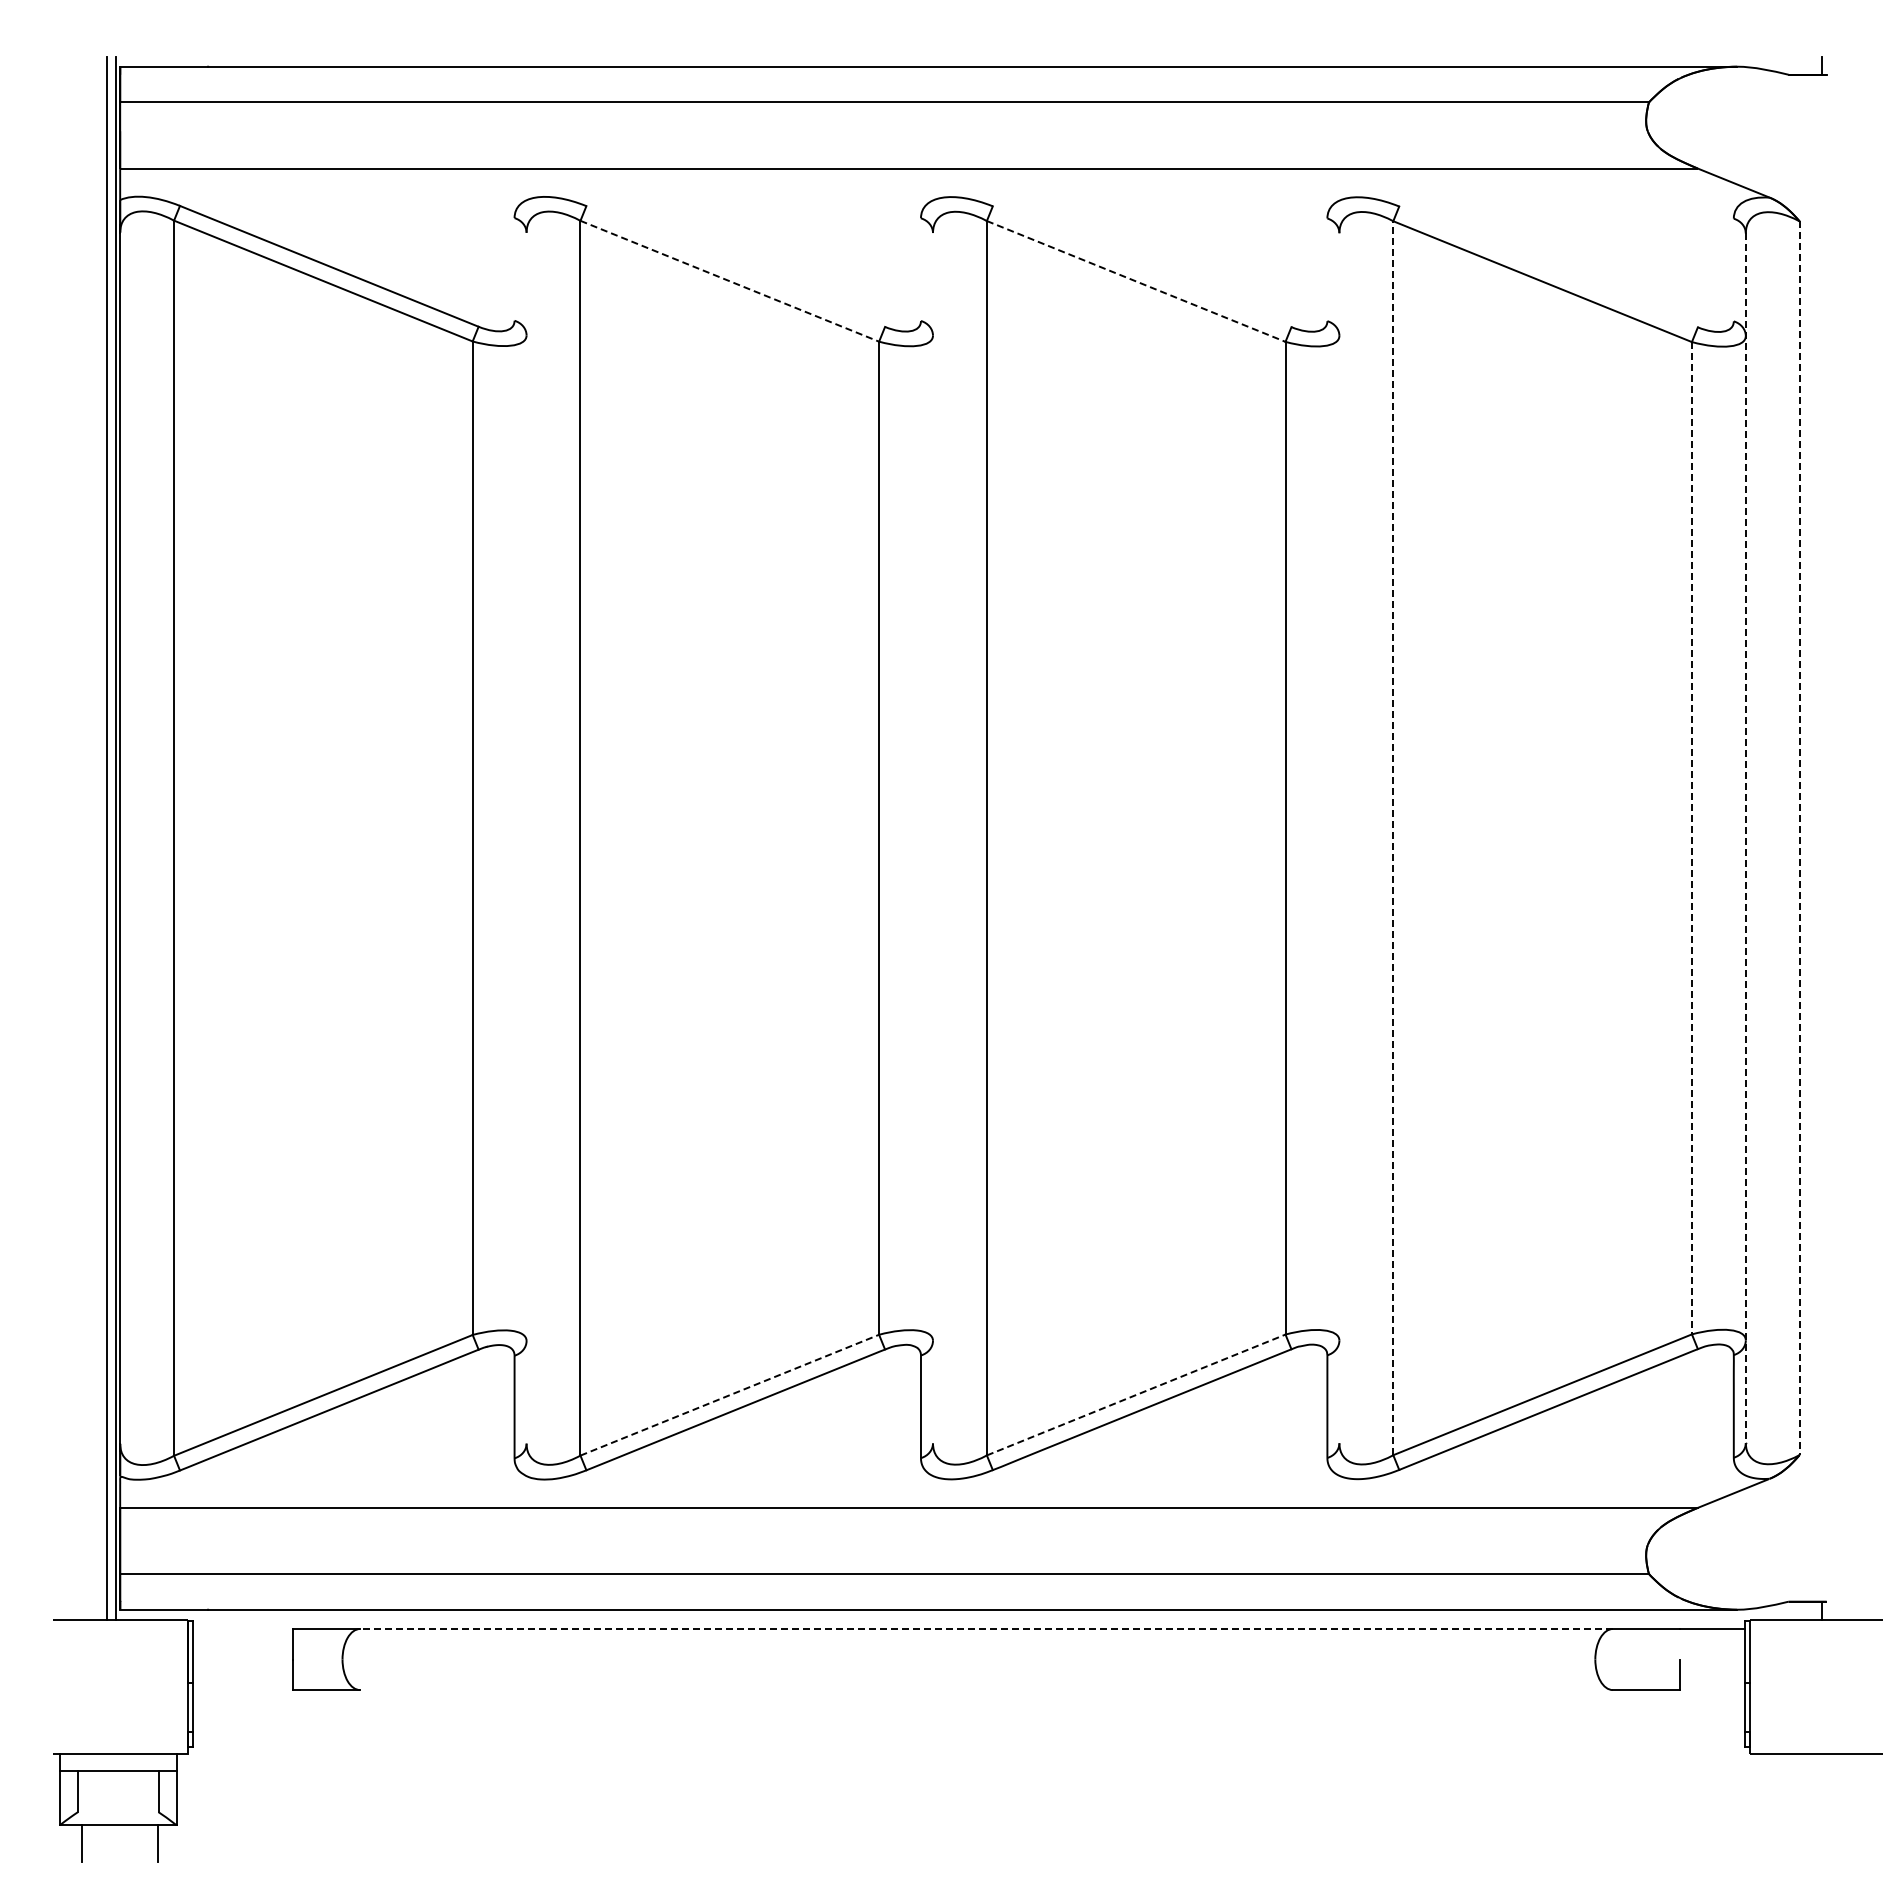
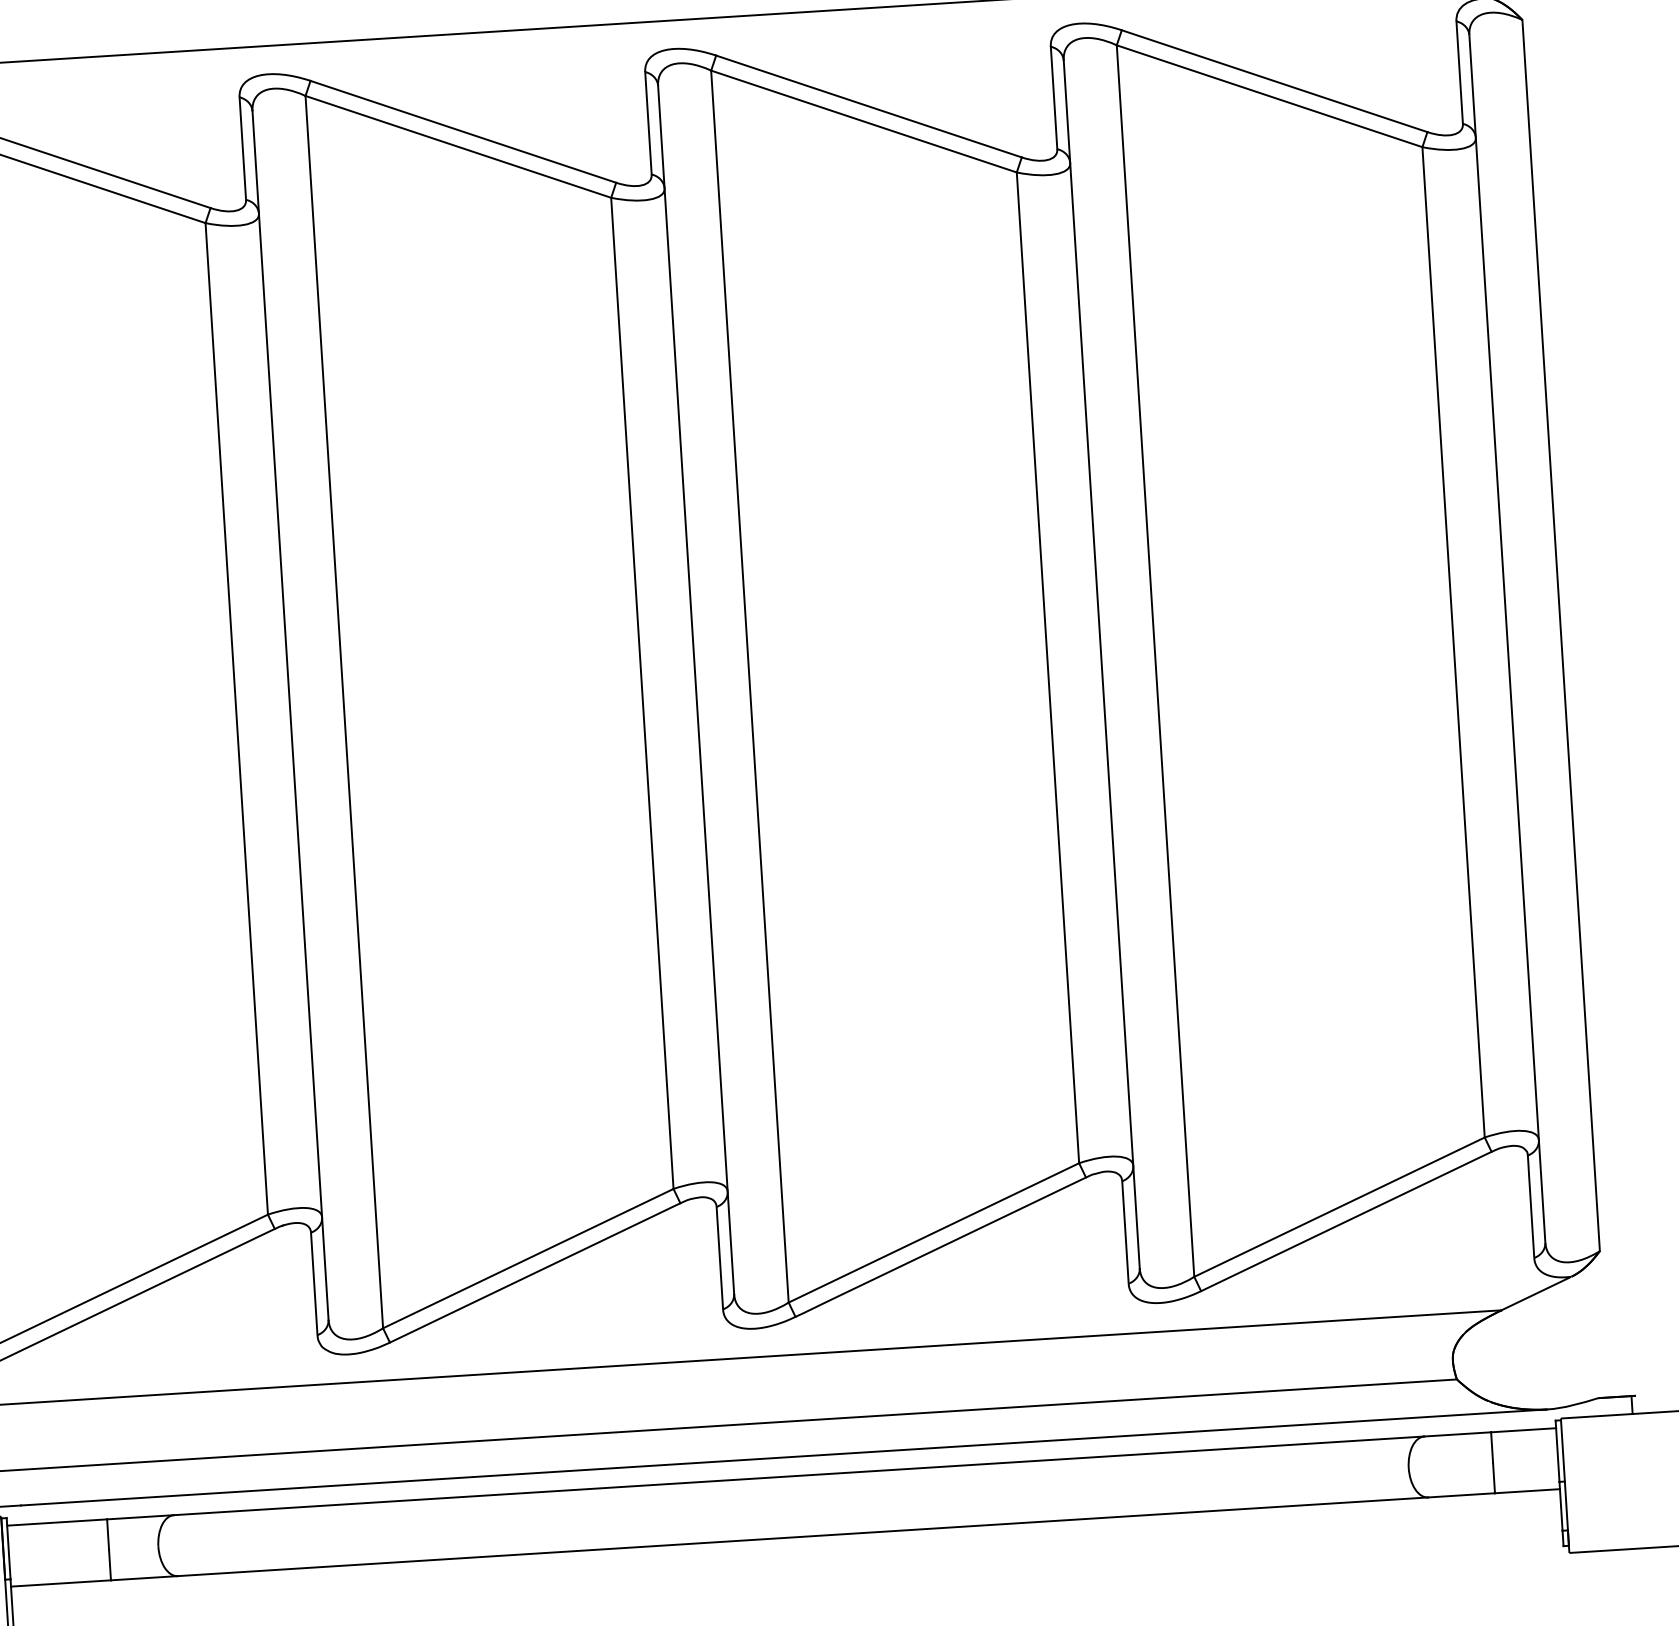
line: (735, 266) -> (463, 131), added
line: (1141, 266) -> (868, 106), added
line: (1548, 266) -> (1274, 80), added
line: (514, 269) -> (242, 148), added
line: (920, 269) -> (647, 123), added
line: (1327, 269) -> (1054, 97), added
line: (1733, 269) -> (1459, 72), added
line: (730, 281) -> (459, 147), dashed -> solid
line: (1136, 281) -> (864, 121), dashed -> solid
line: (526, 837) -> (290, 714), added
line: (1393, 837) -> (1155, 660), dashed -> solid
line: (933, 838) -> (696, 690), added
line: (1339, 838) -> (1101, 664), added
line: (1691, 838) -> (1453, 642), dashed -> solid
line: (1799, 838) -> (1560, 635), dashed -> solid
line: (1745, 839) -> (1507, 640), dashed -> solid
line: (1136, 1394) -> (934, 1232), dashed -> solid
line: (730, 1395) -> (529, 1258), dashed -> solid
line: (242, 1629) -> (56, 1523), added
line: (985, 1629) -> (798, 1476), dashed -> solid
line: (1679, 1644) -> (1491, 1447), added
line: (242, 1690) -> (60, 1583), added
line: (986, 1690) -> (803, 1537), added
line: (1711, 1690) -> (1526, 1491), added

